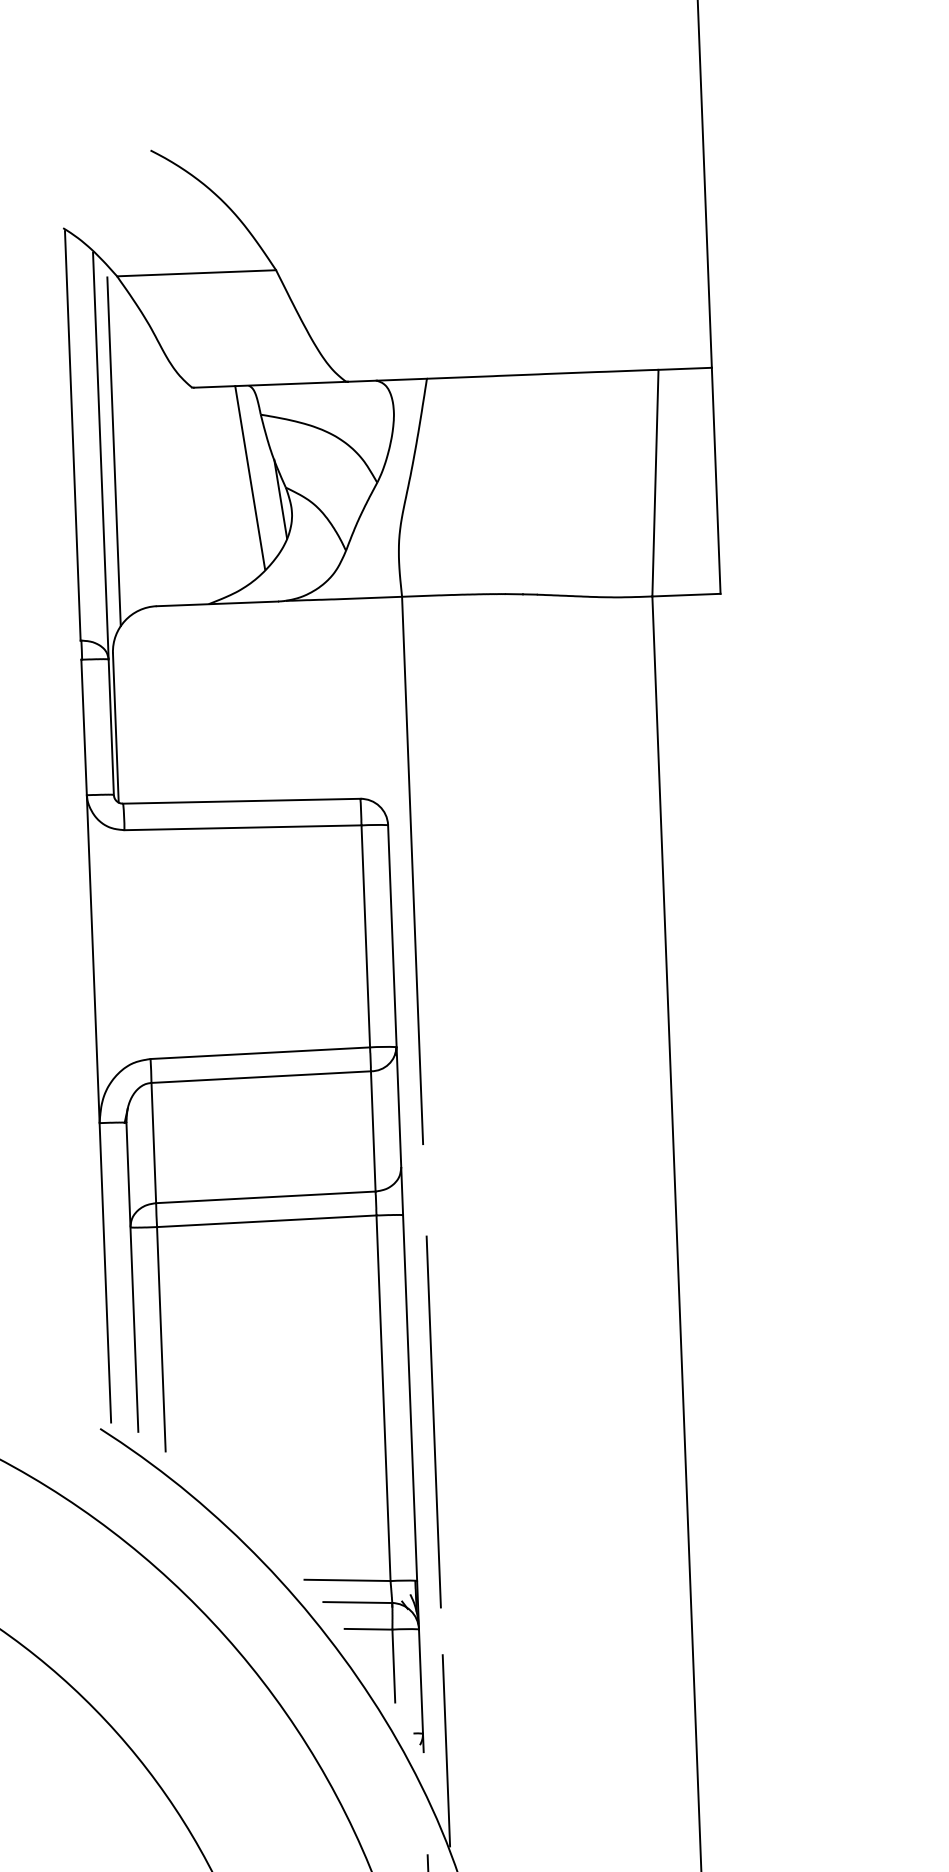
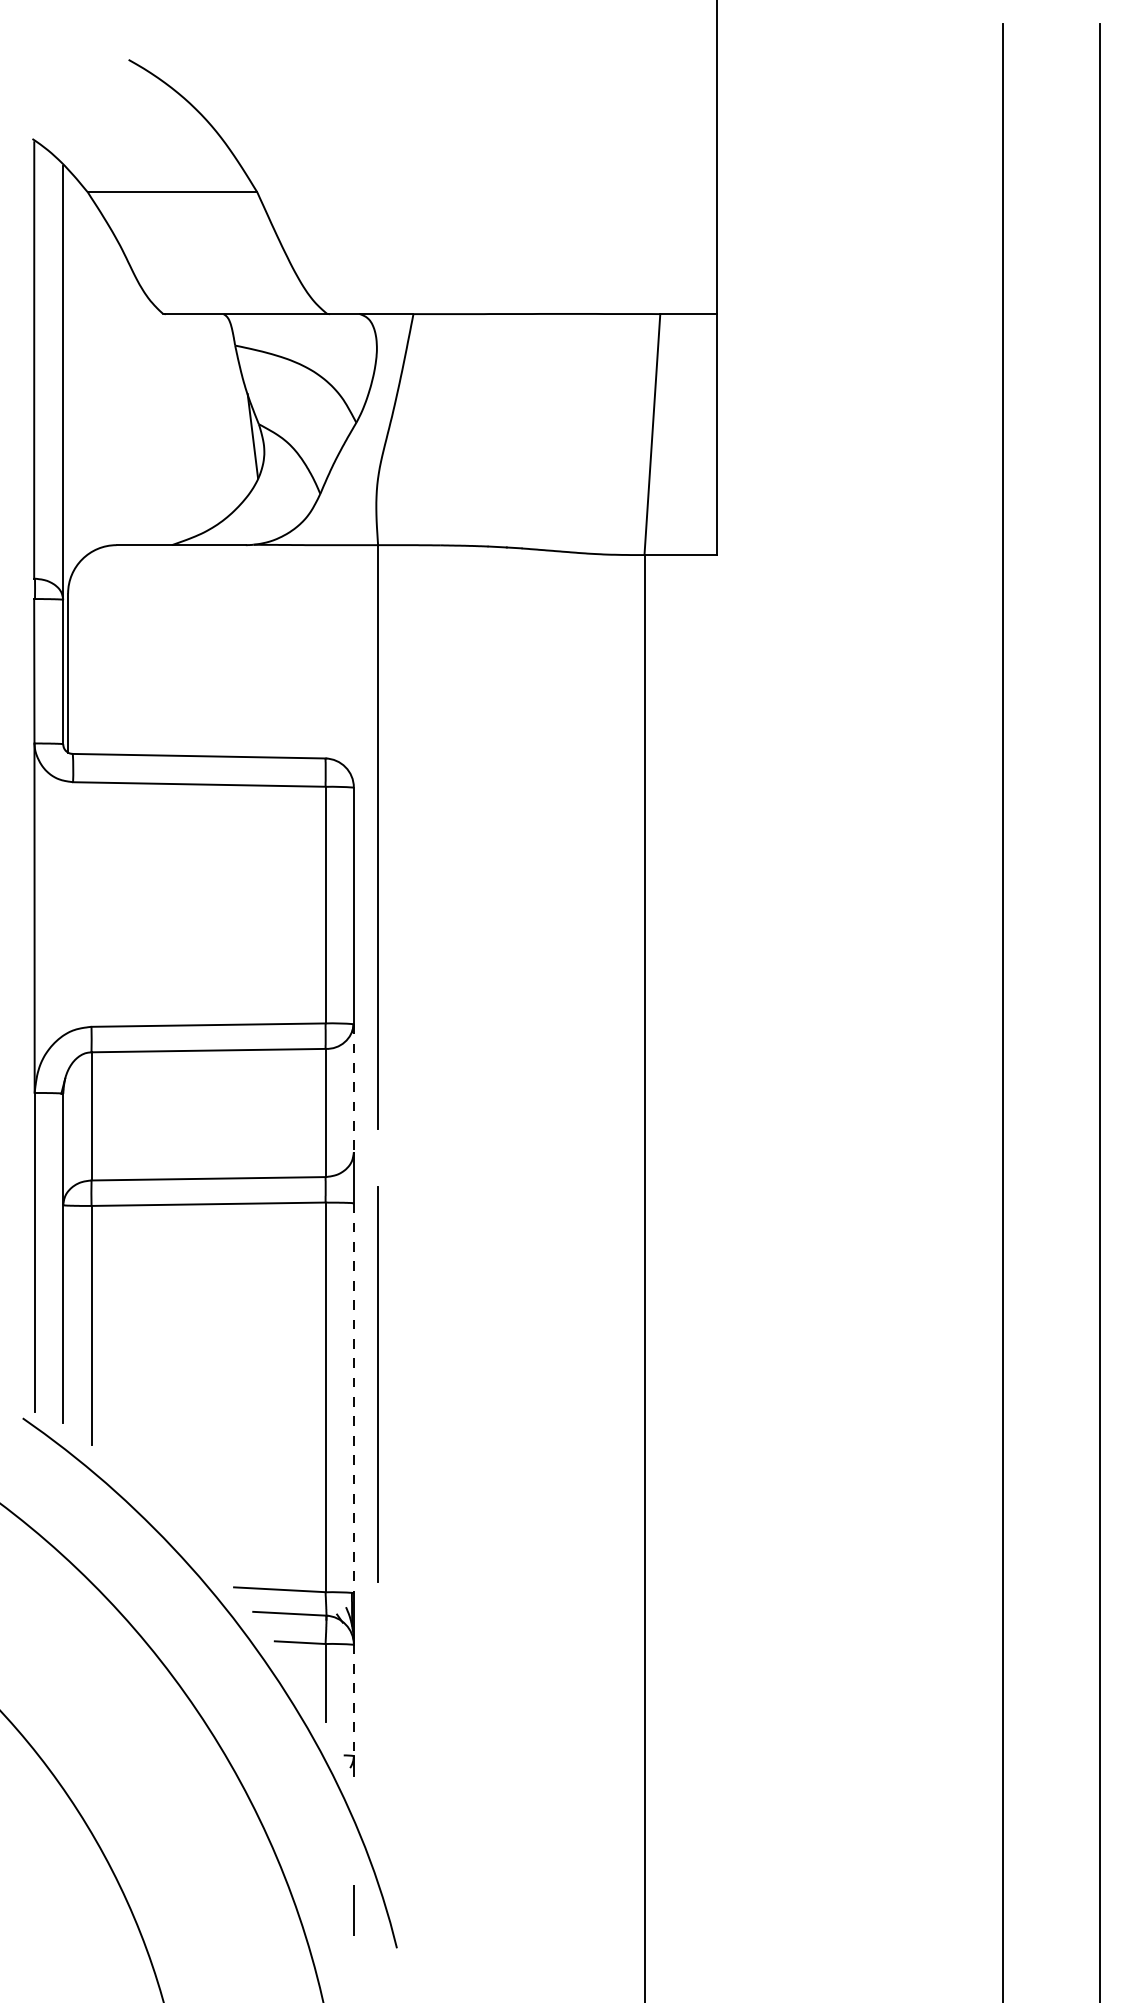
line: (114, 451) -> (77, 378), removed
line: (250, 477) -> (221, 411), removed
line: (398, 1107) -> (353, 1088), solid -> dashed
line: (409, 1398) -> (353, 1398), solid -> dashed
line: (433, 1421) -> (377, 1384), moved
line: (420, 1681) -> (353, 1700), solid -> dashed
line: (446, 1751) -> (378, 1775), removed

